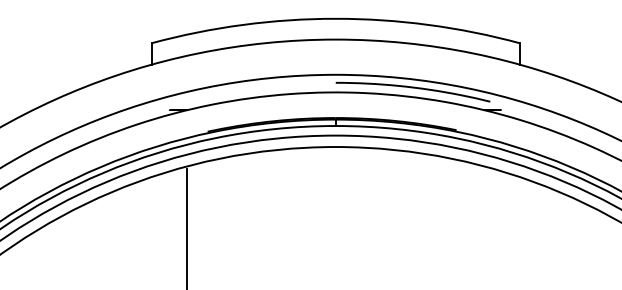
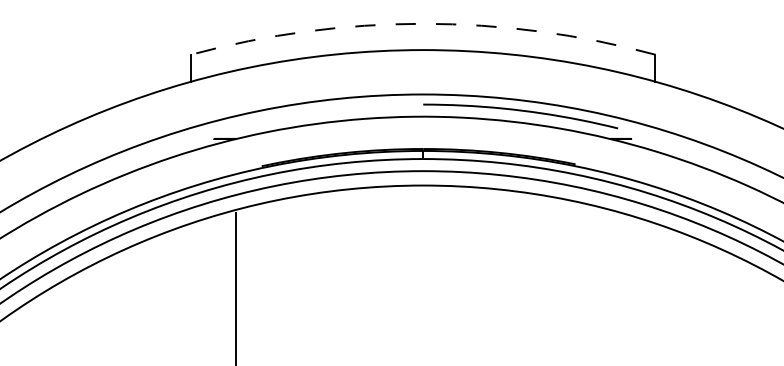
arc: (335, 18) -> (423, 23), solid -> dashed

